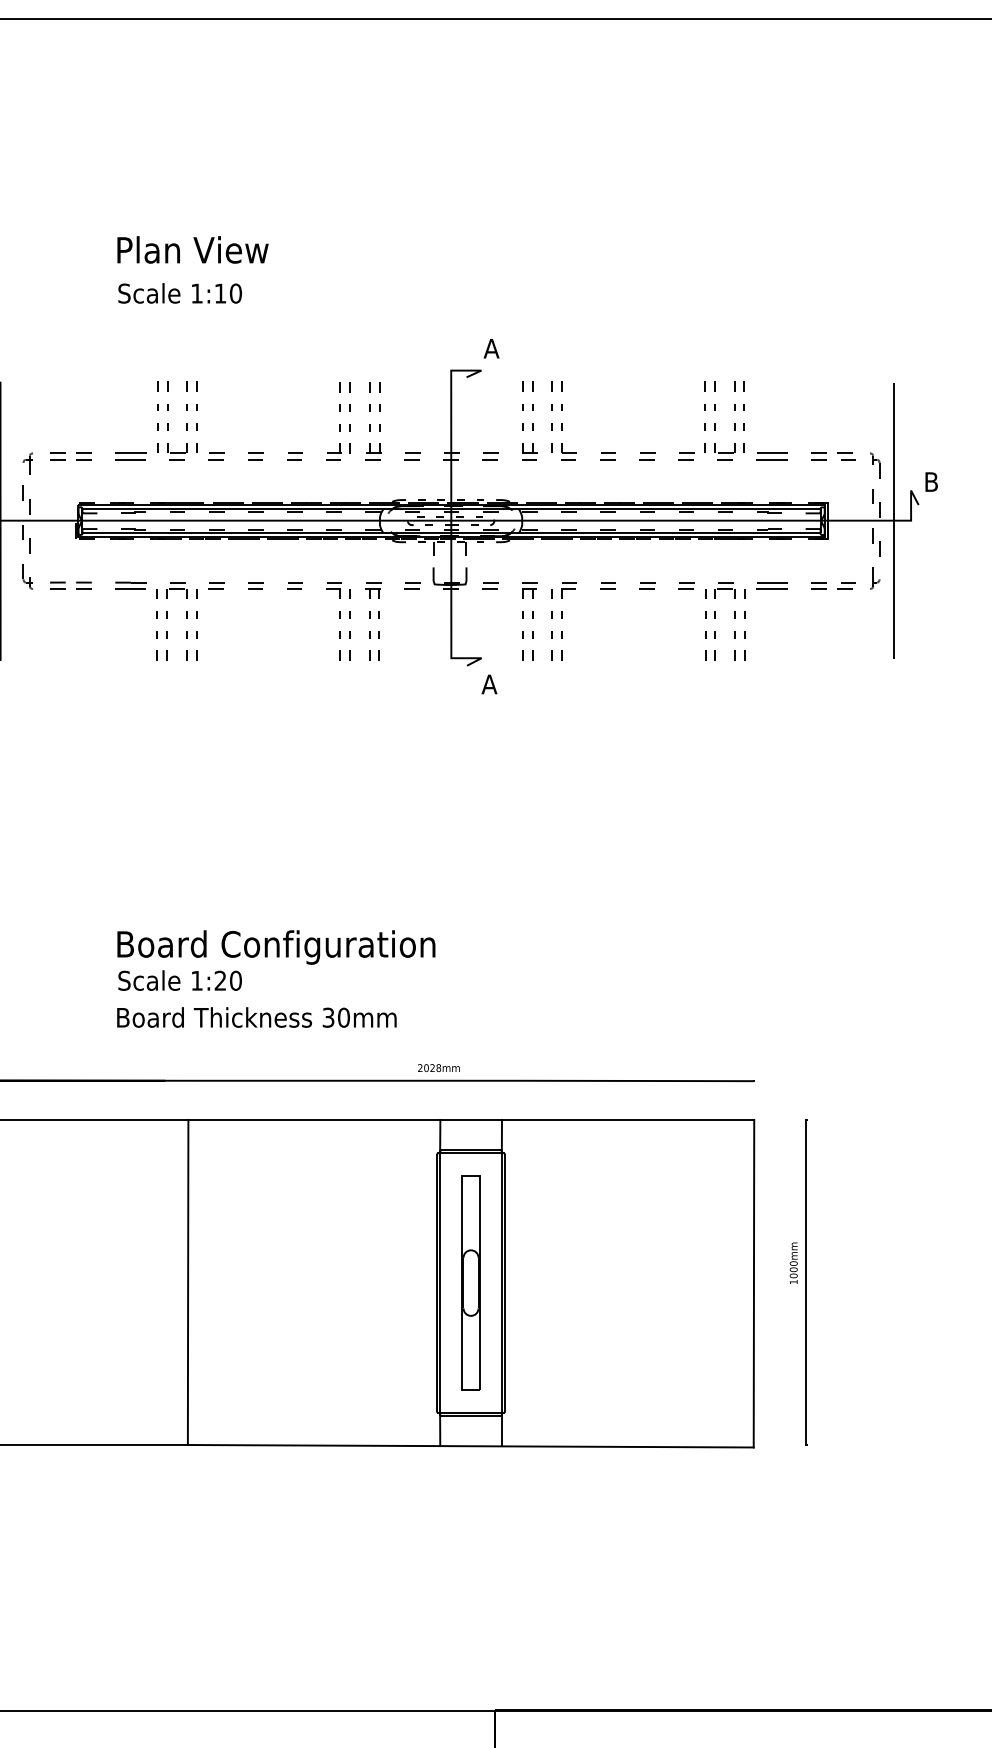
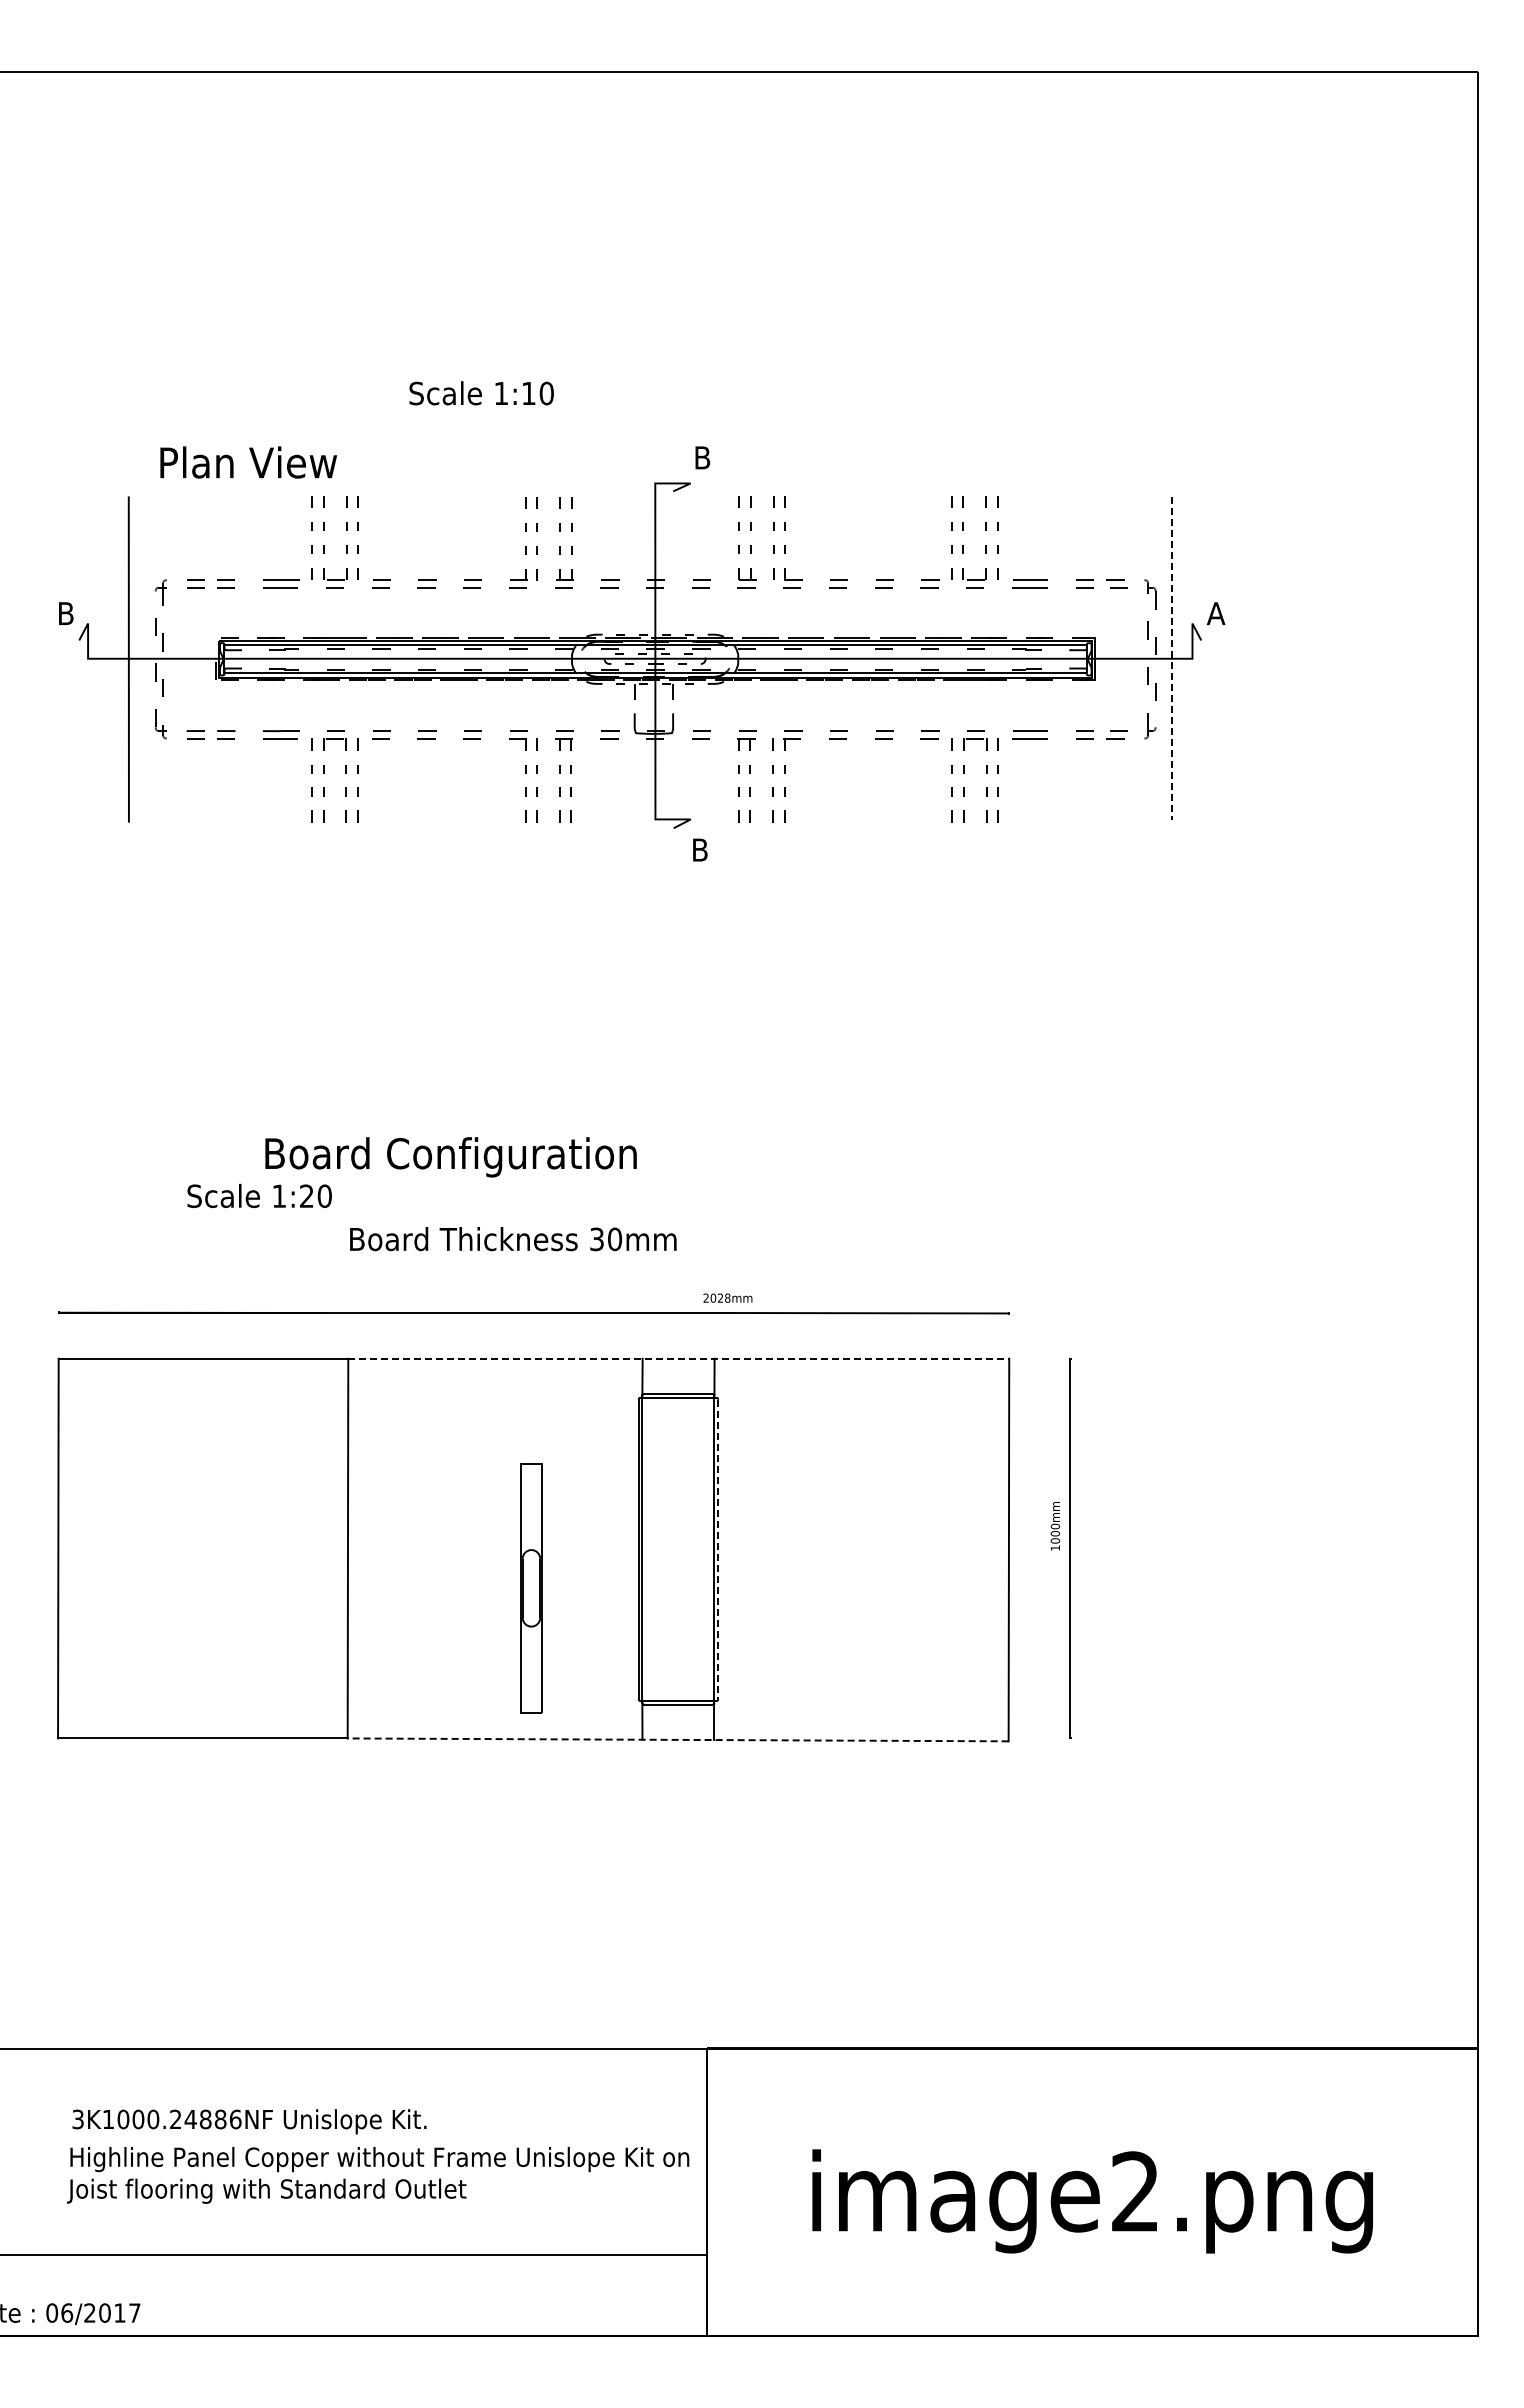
text: (192, 249) -> (248, 462), moved
text: (180, 293) -> (481, 393), moved
text: (491, 348) -> (702, 457), A -> B
text: (931, 481) -> (1216, 613), B -> A
line: (894, 521) -> (1172, 659), solid -> dashed
text: (489, 683) -> (699, 849), A -> B
text: (180, 980) -> (259, 1195), moved
text: (257, 1017) -> (513, 1239), moved
text: (438, 1067) -> (727, 1297), moved
line: (471, 1119) -> (679, 1358), solid -> dashed
part: (471, 1283) -> (531, 1588), moved
line: (505, 1283) -> (718, 1549), solid -> dashed
line: (470, 1445) -> (677, 1739), solid -> dashed

